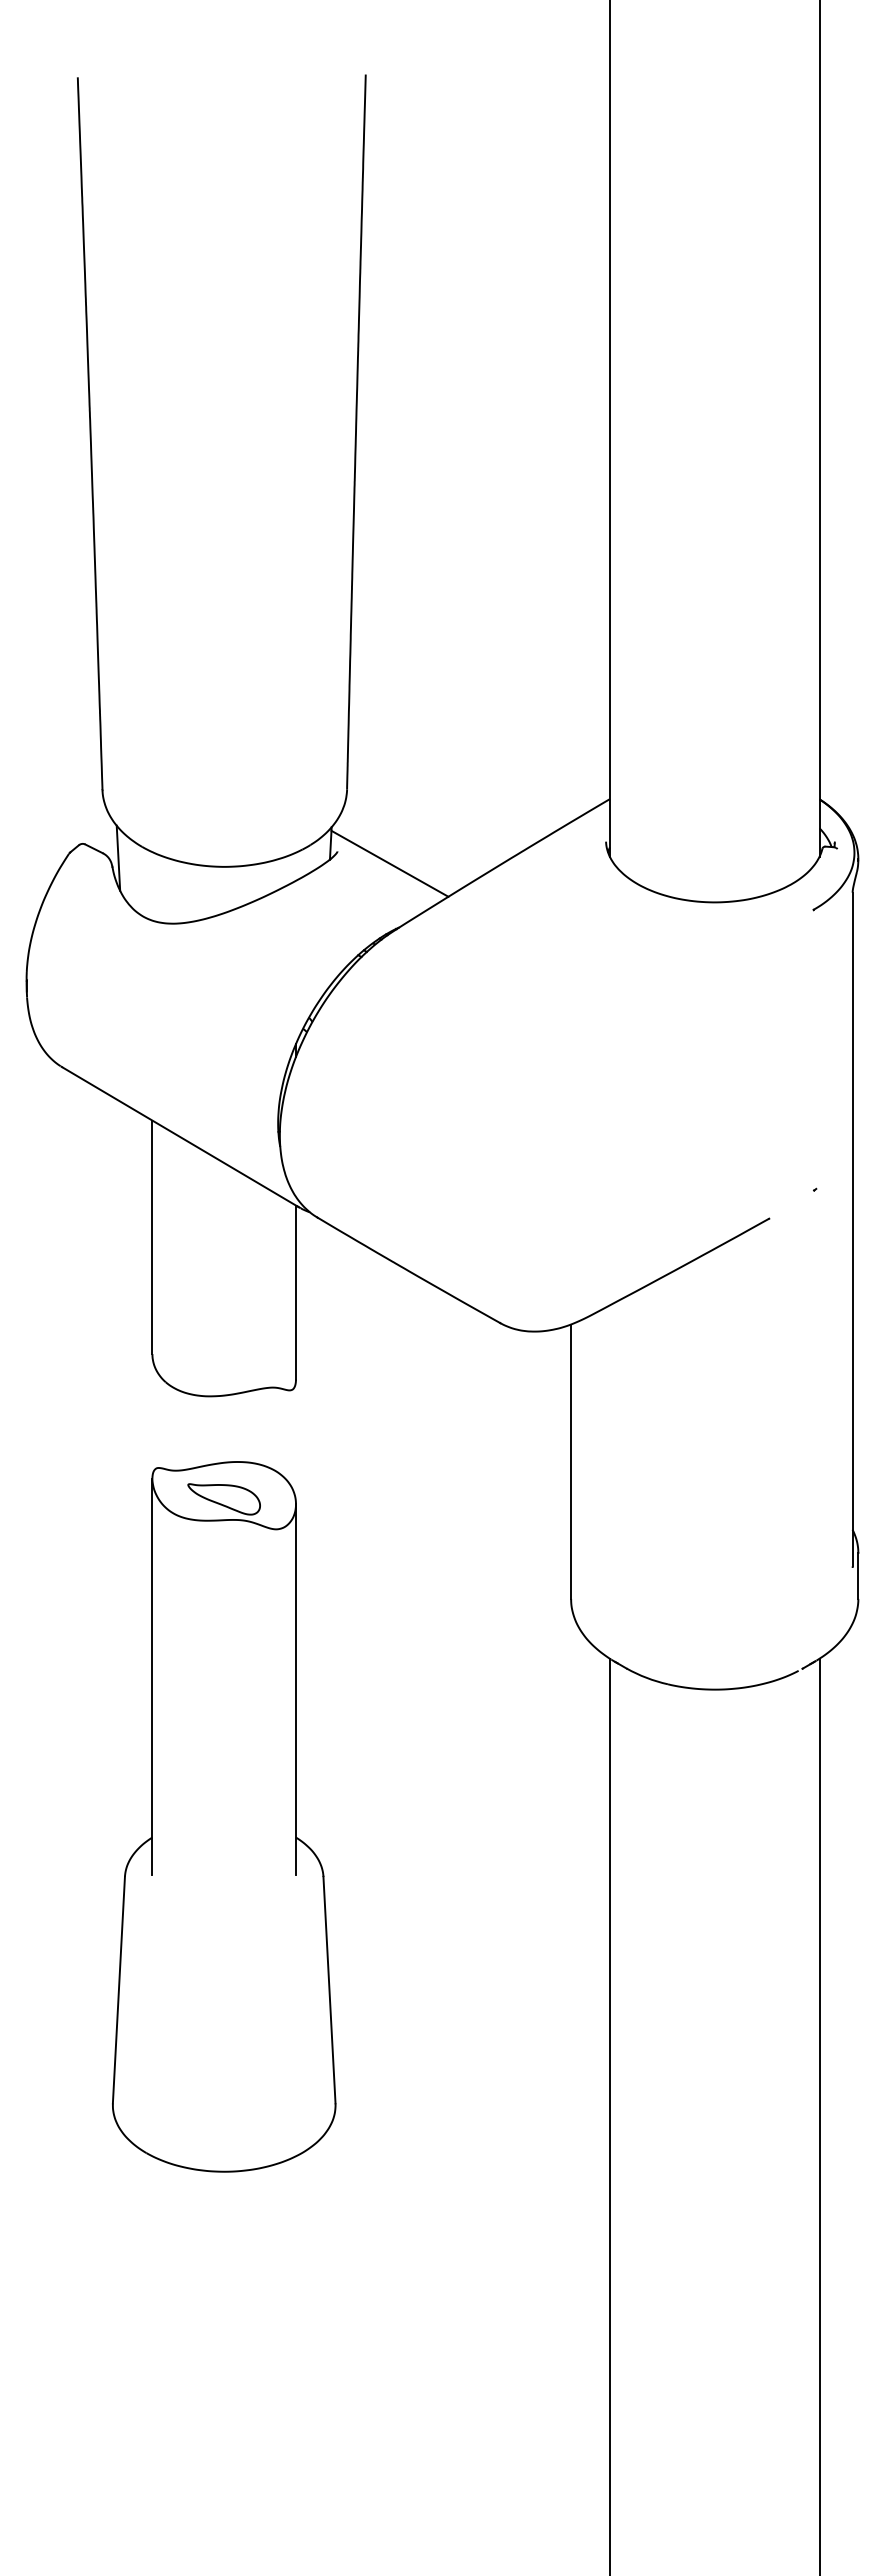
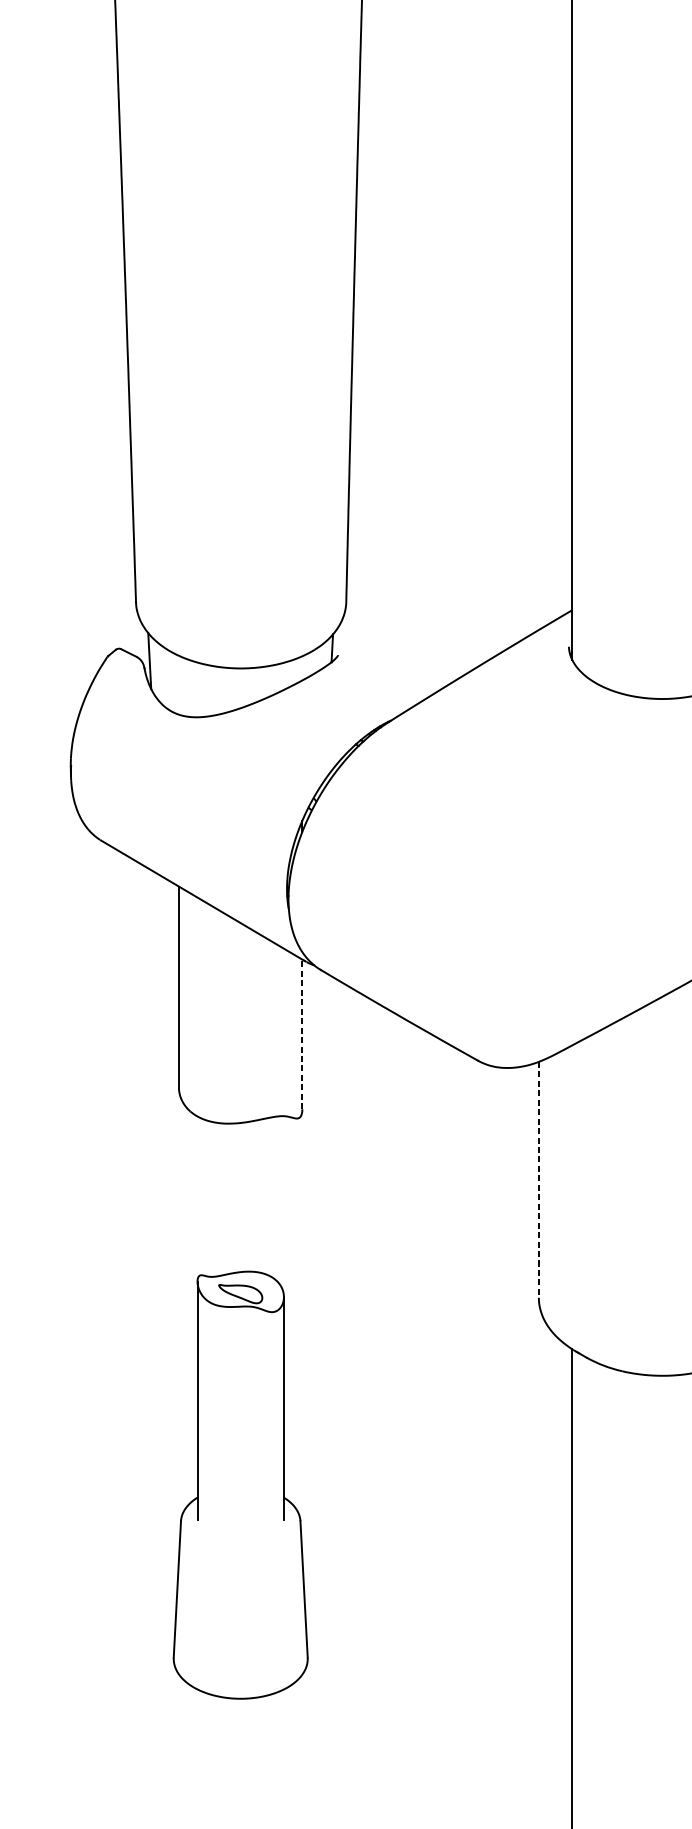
line: (389, 863) -> (382, 665), removed
line: (296, 1292) -> (302, 1034), solid -> dashed
line: (571, 1462) -> (539, 1180), solid -> dashed
part: (224, 1816) -> (240, 1484), size x0.7

